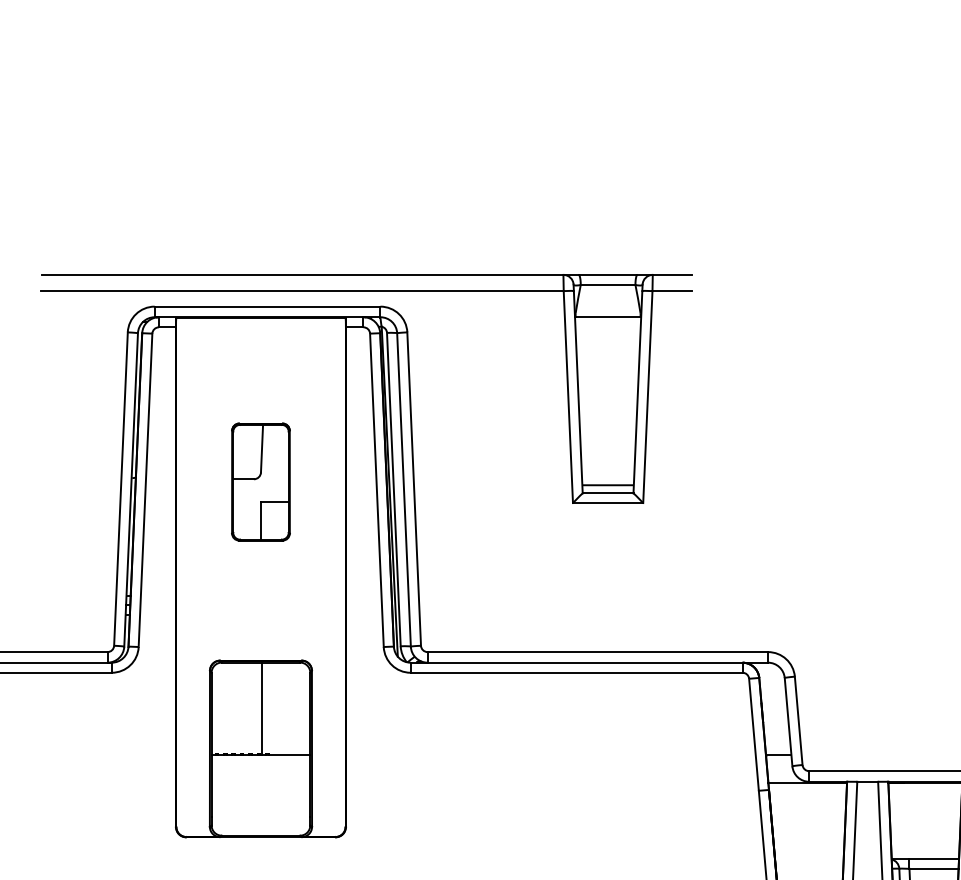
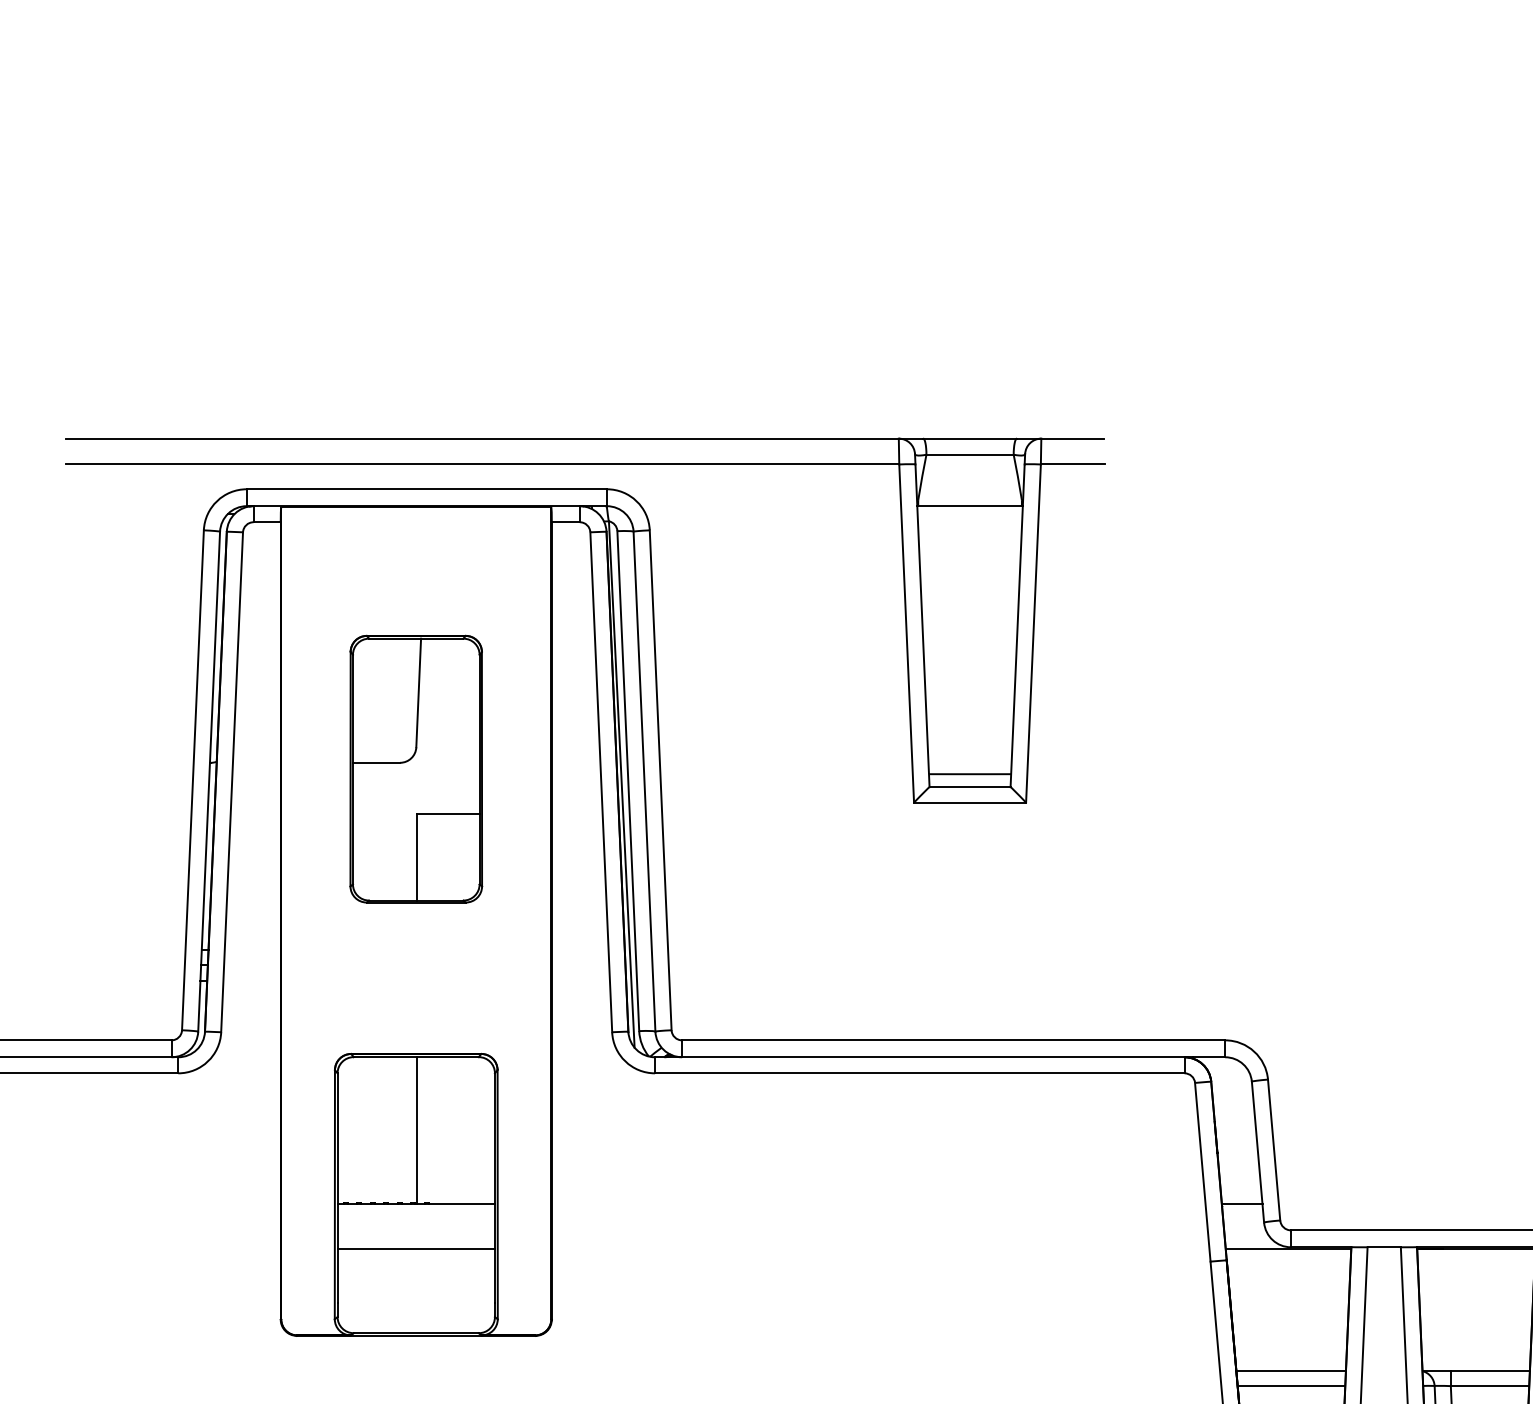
part: (260, 481) -> (415, 768), size x1.43
line: (260, 782) -> (415, 1248), added
line: (809, 859) -> (1291, 1371), added
line: (809, 868) -> (1291, 1385), added

